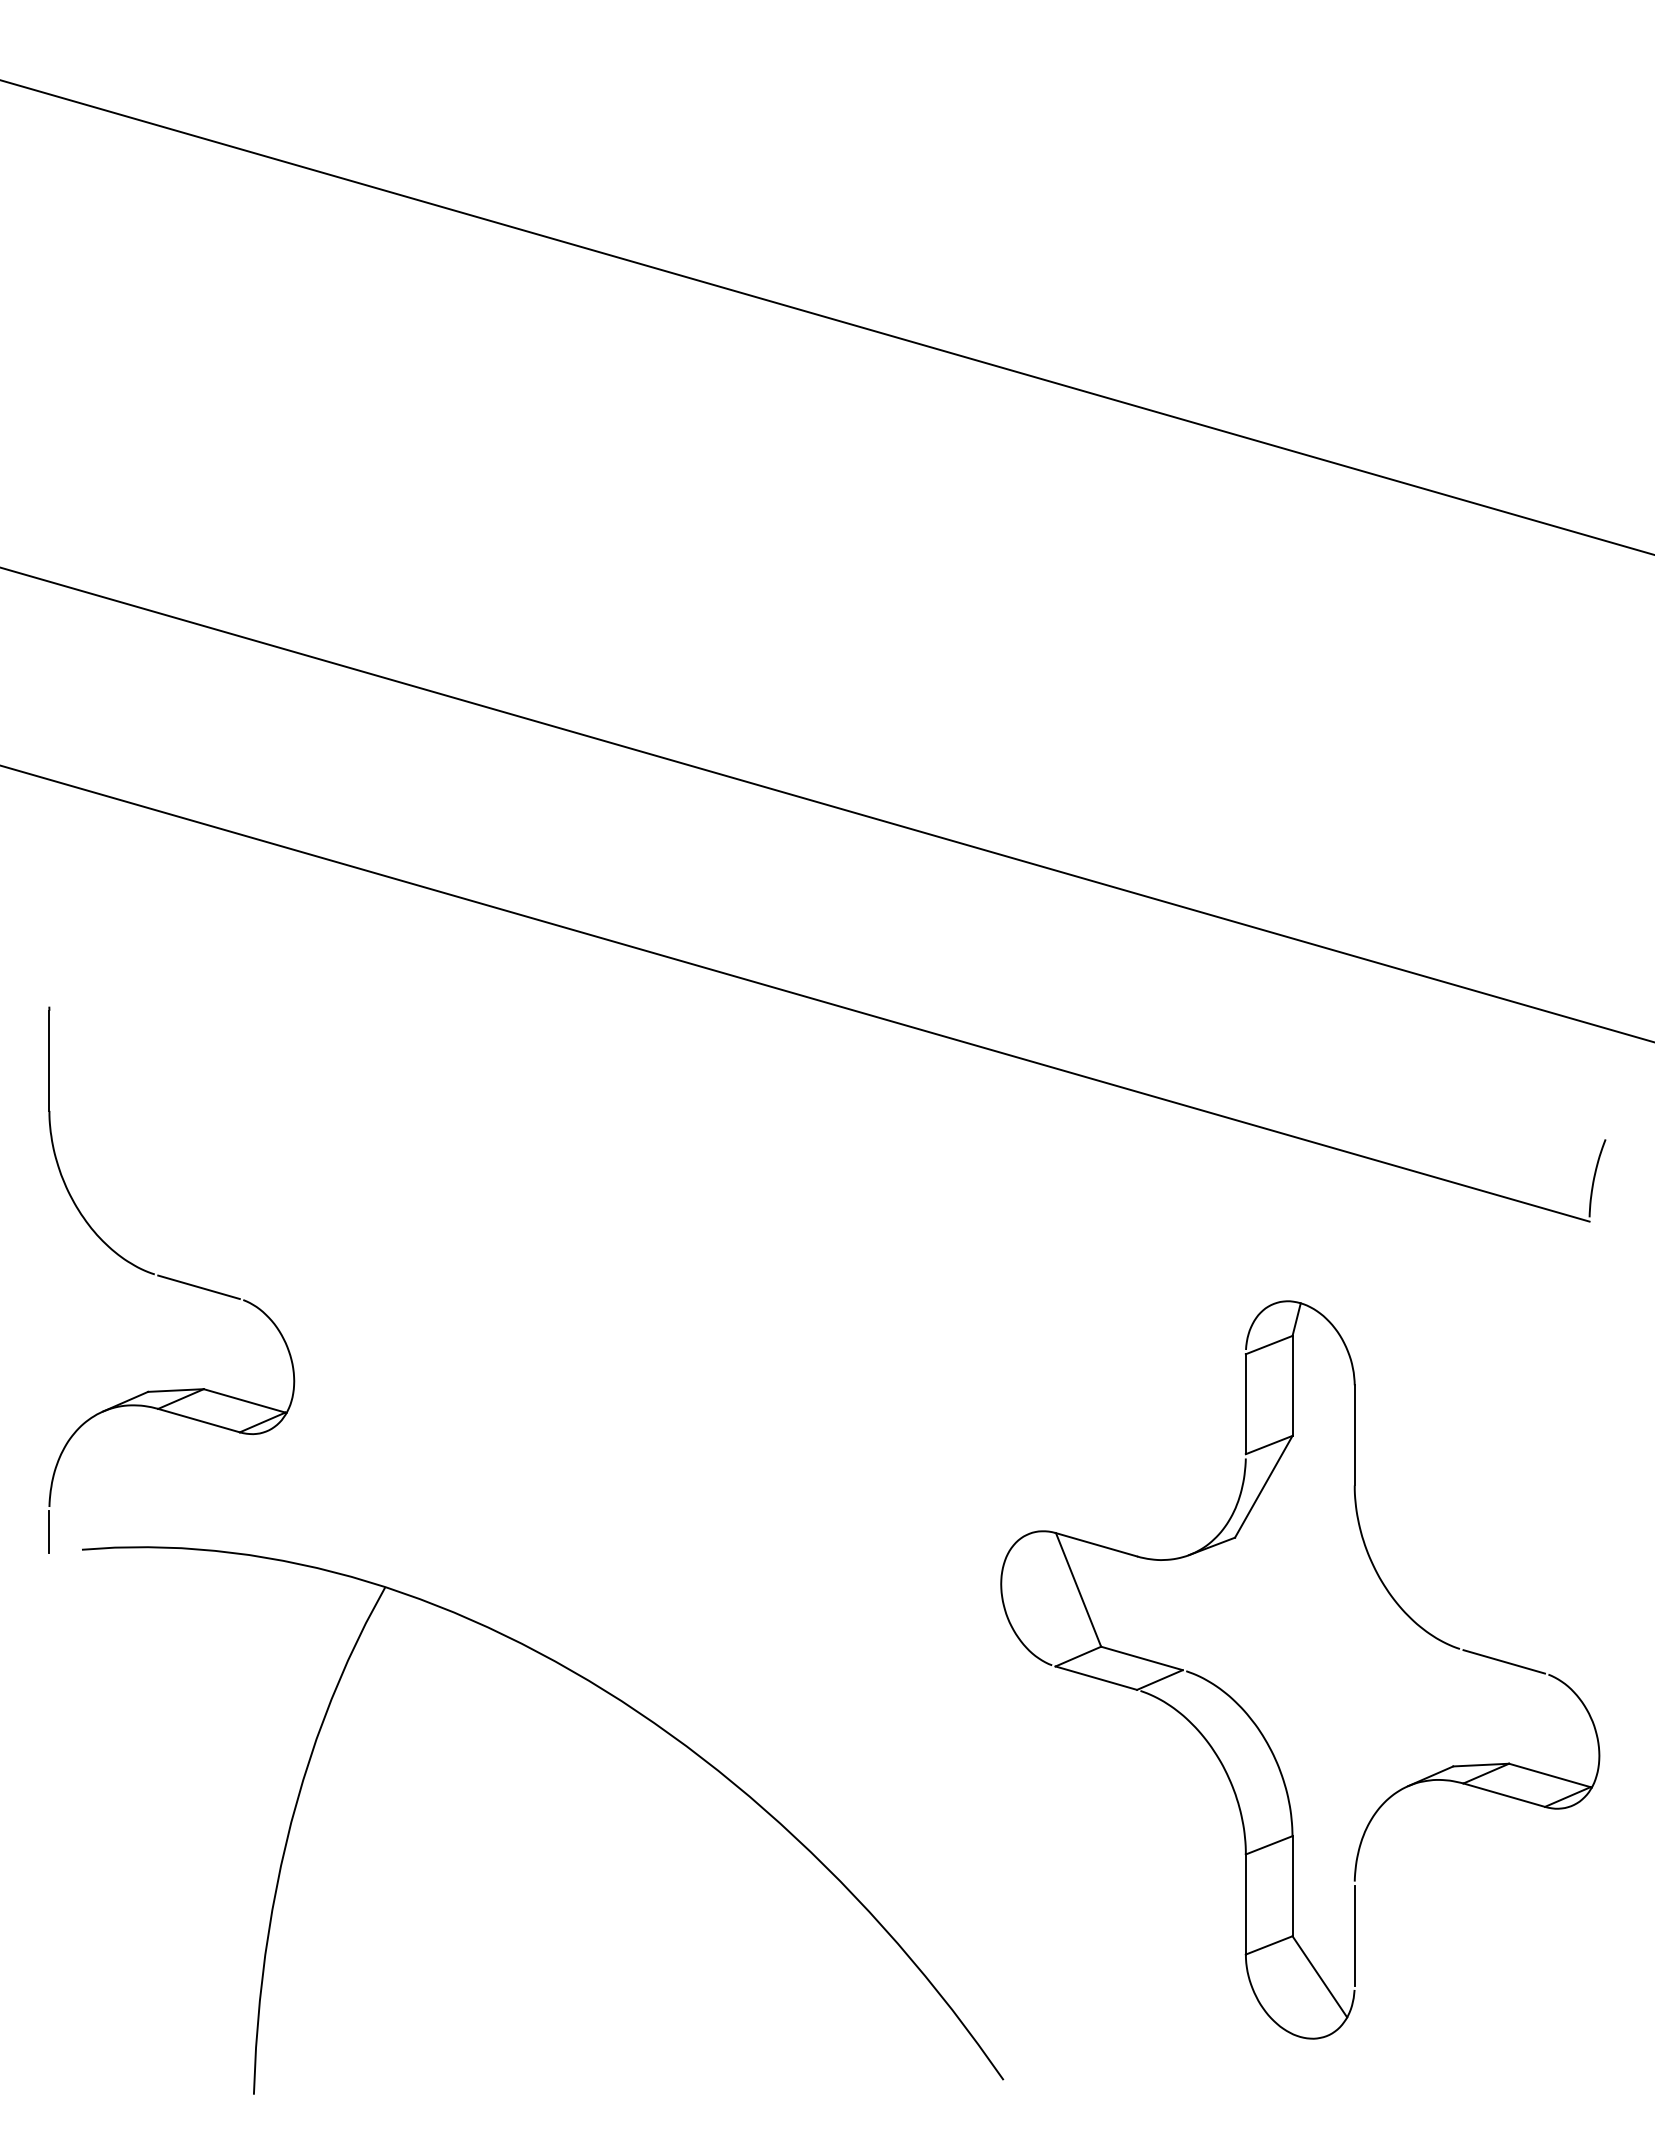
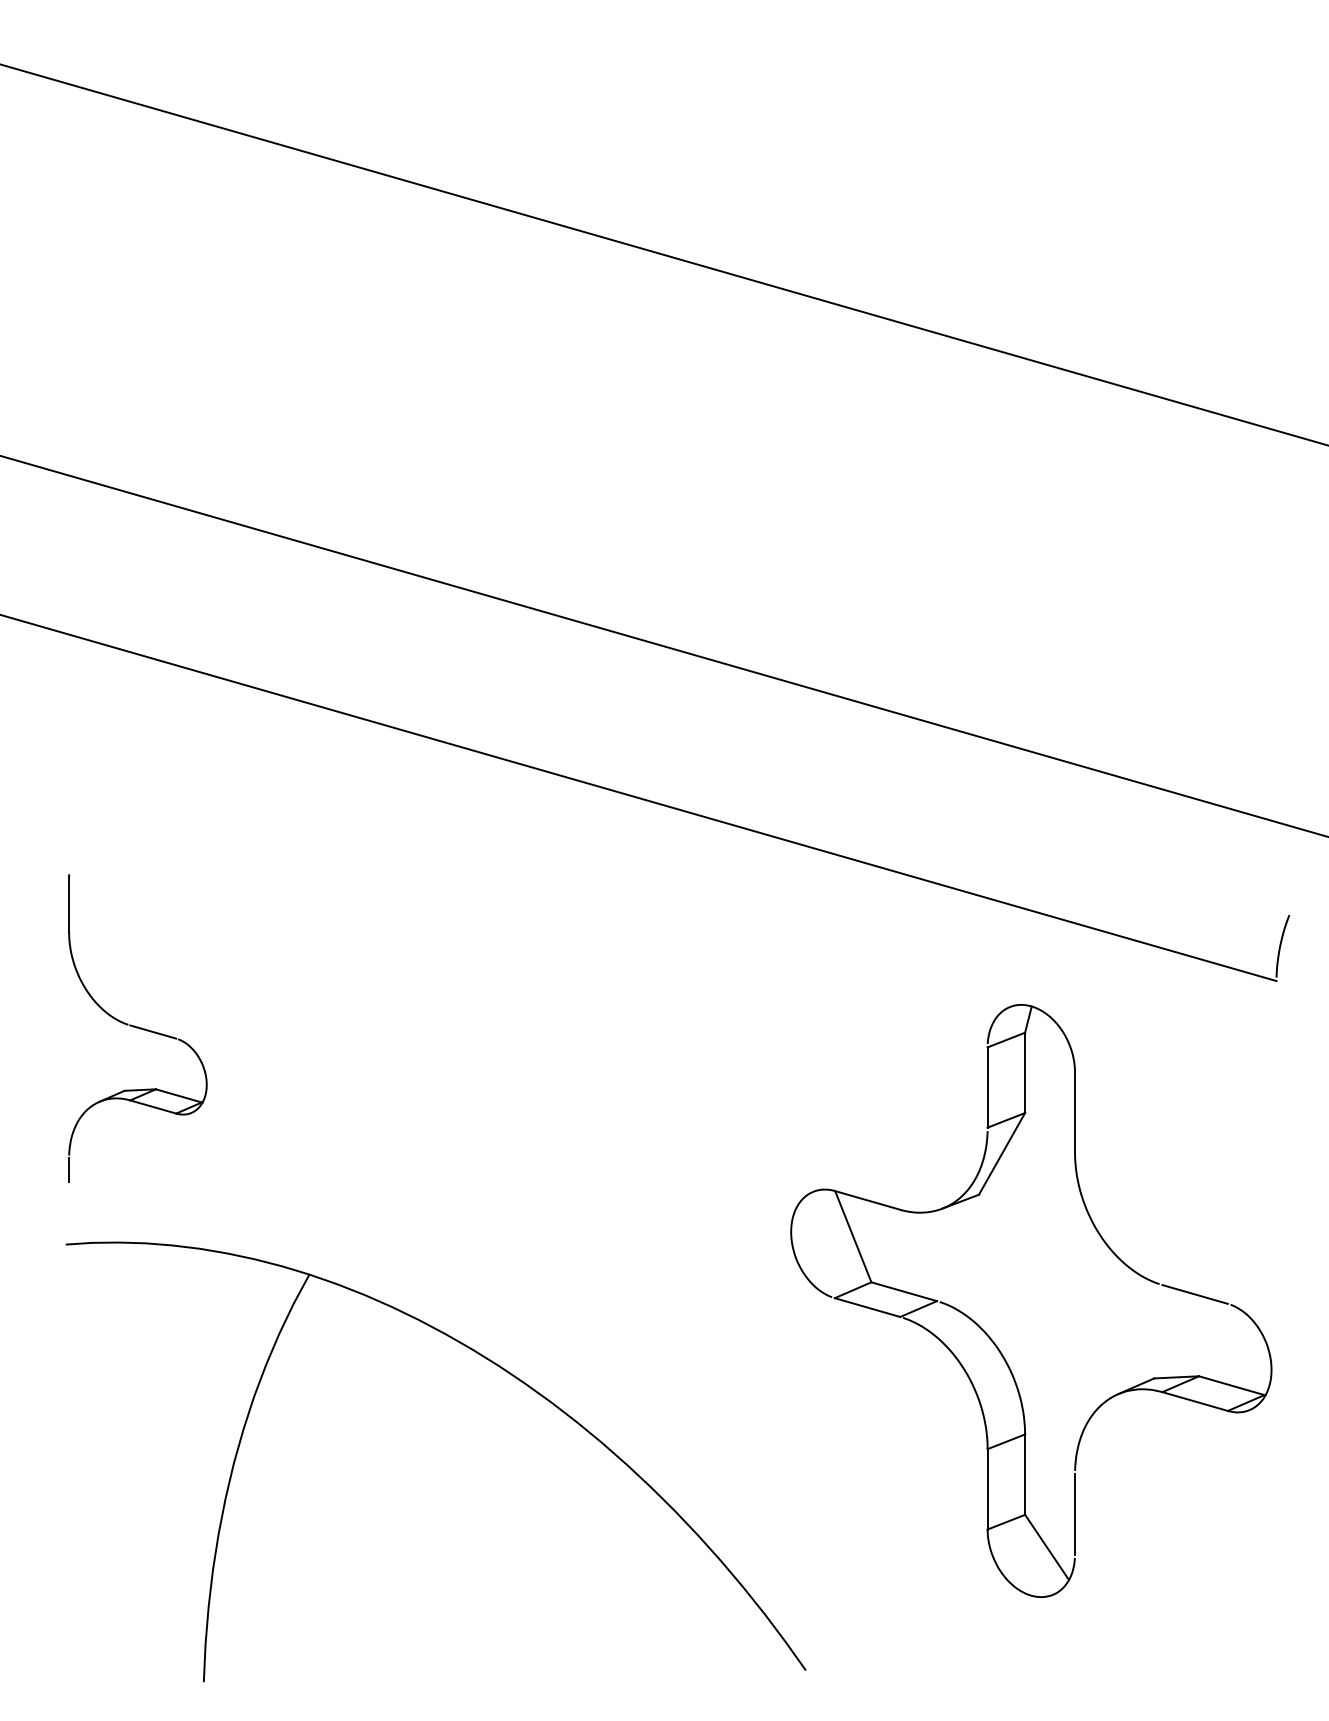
part: (171, 1279) -> (137, 1027), size x0.7
part: (1246, 1711) -> (988, 1334), moved

